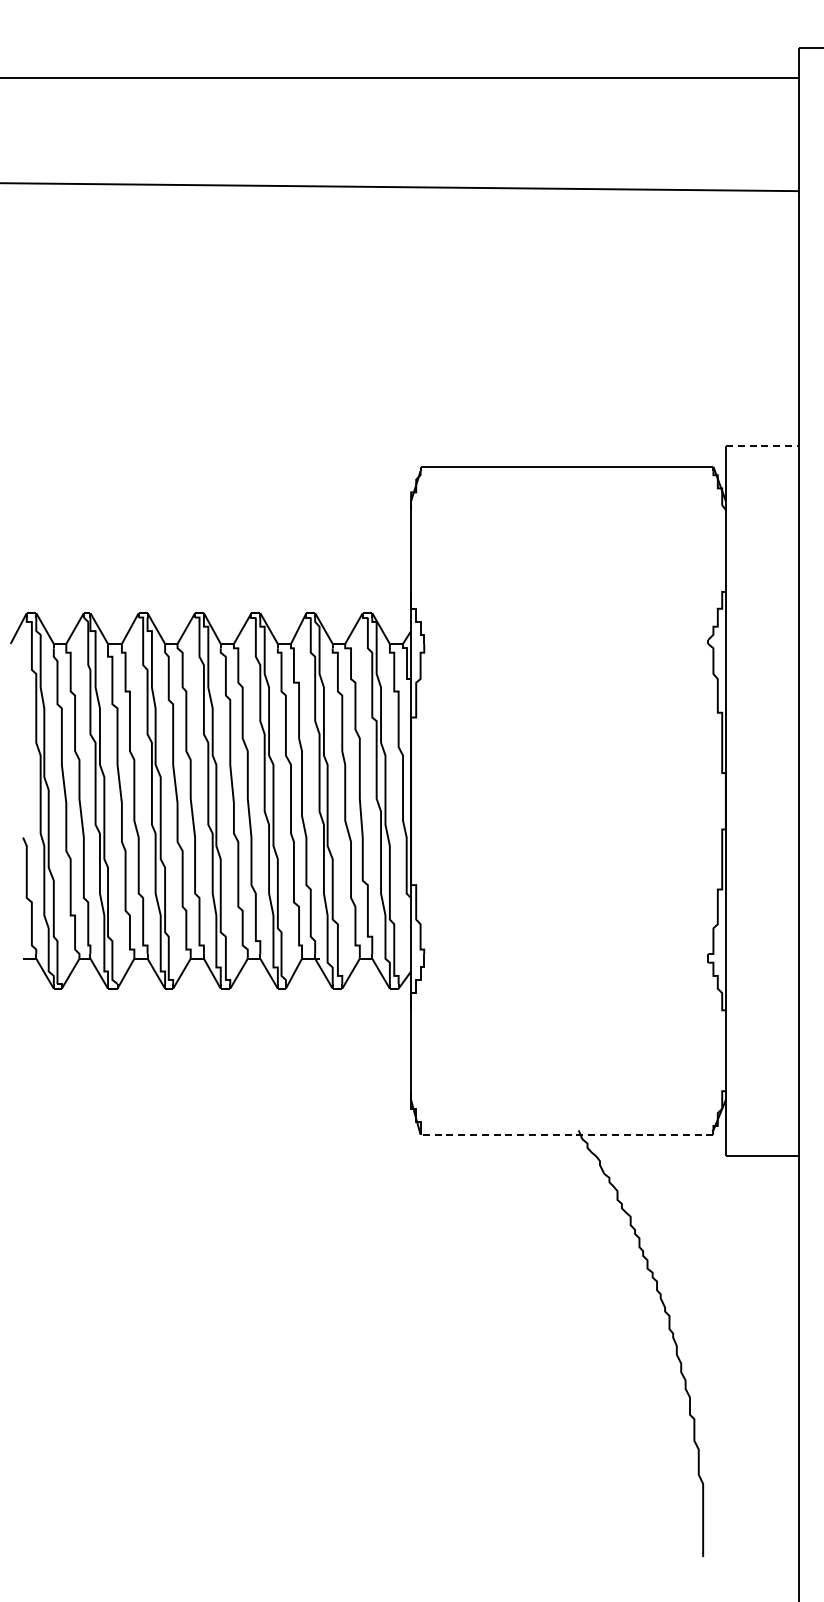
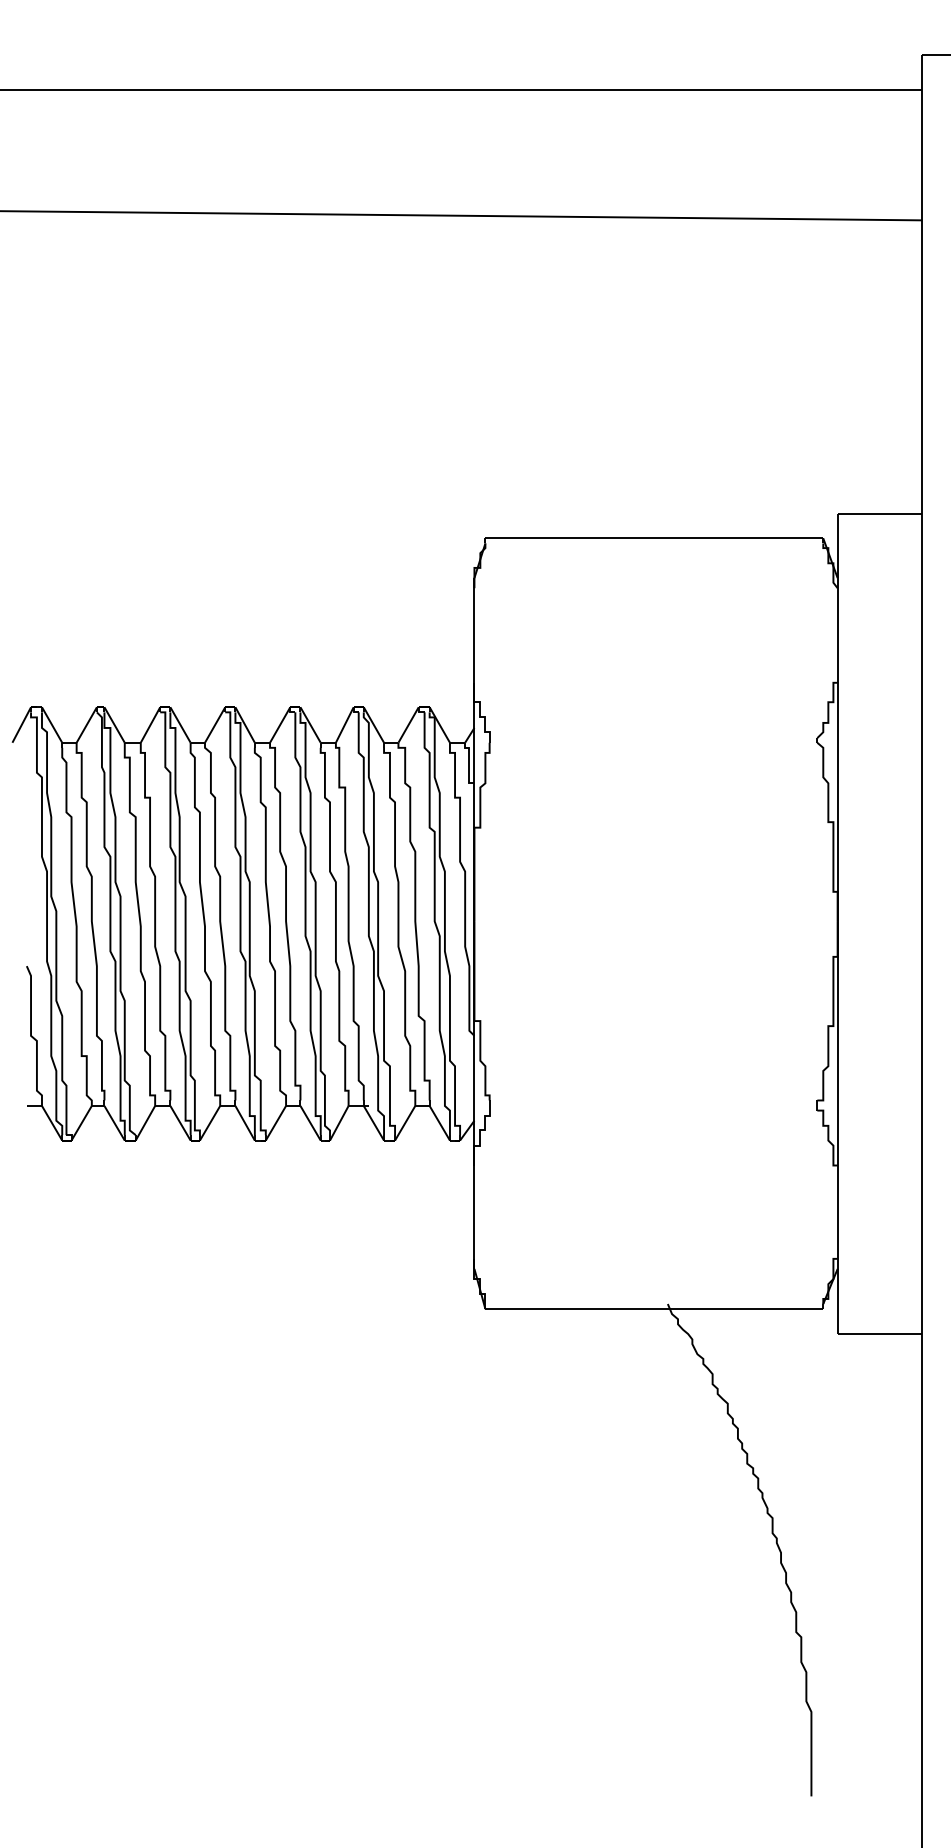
line: (762, 445) -> (879, 513), dashed -> solid
line: (566, 1134) -> (653, 1308), dashed -> solid

